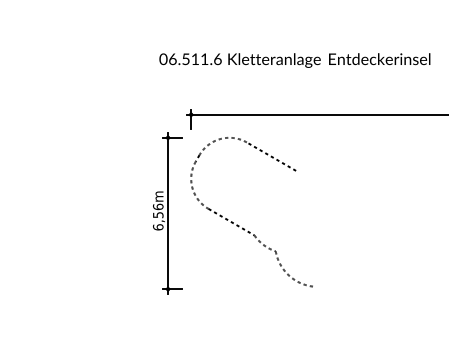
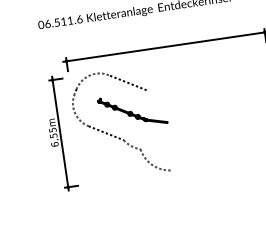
part: (272, 196) -> (132, 110), added
text: (158, 206) -> (52, 129), 6,56m -> 6,55m

